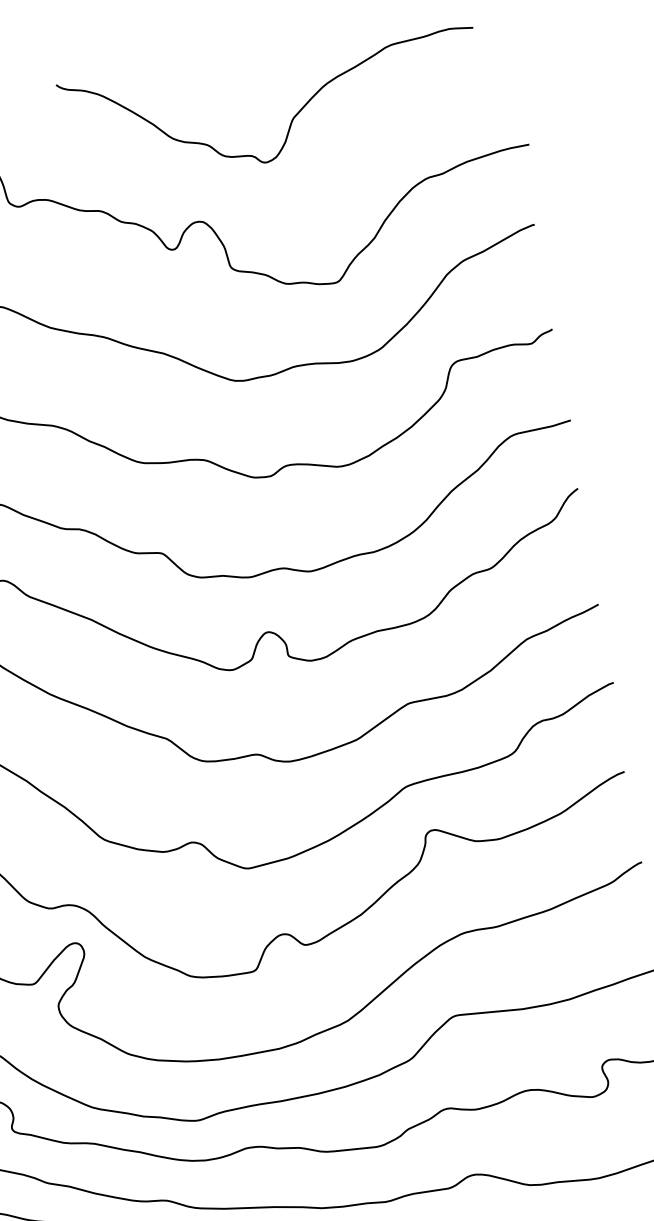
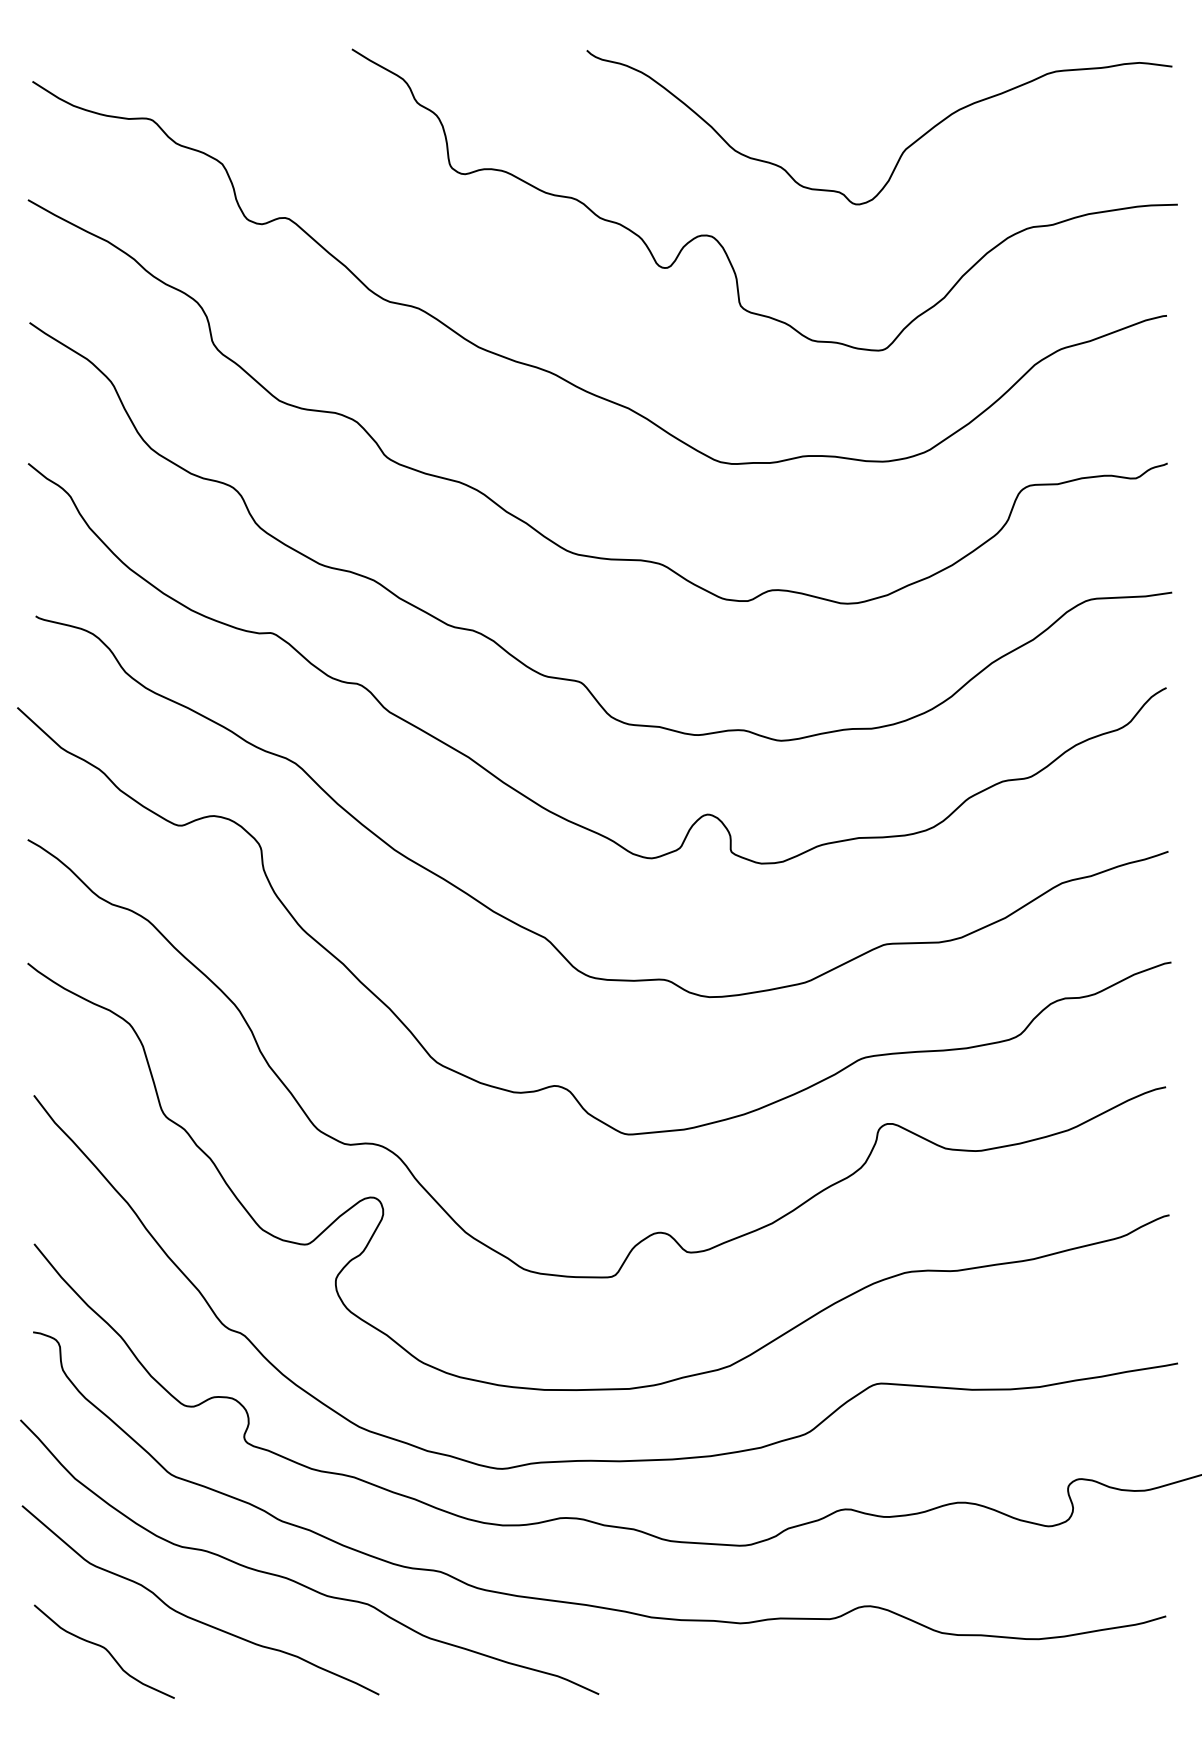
curve: (292, 118) -> (903, 150), moved

